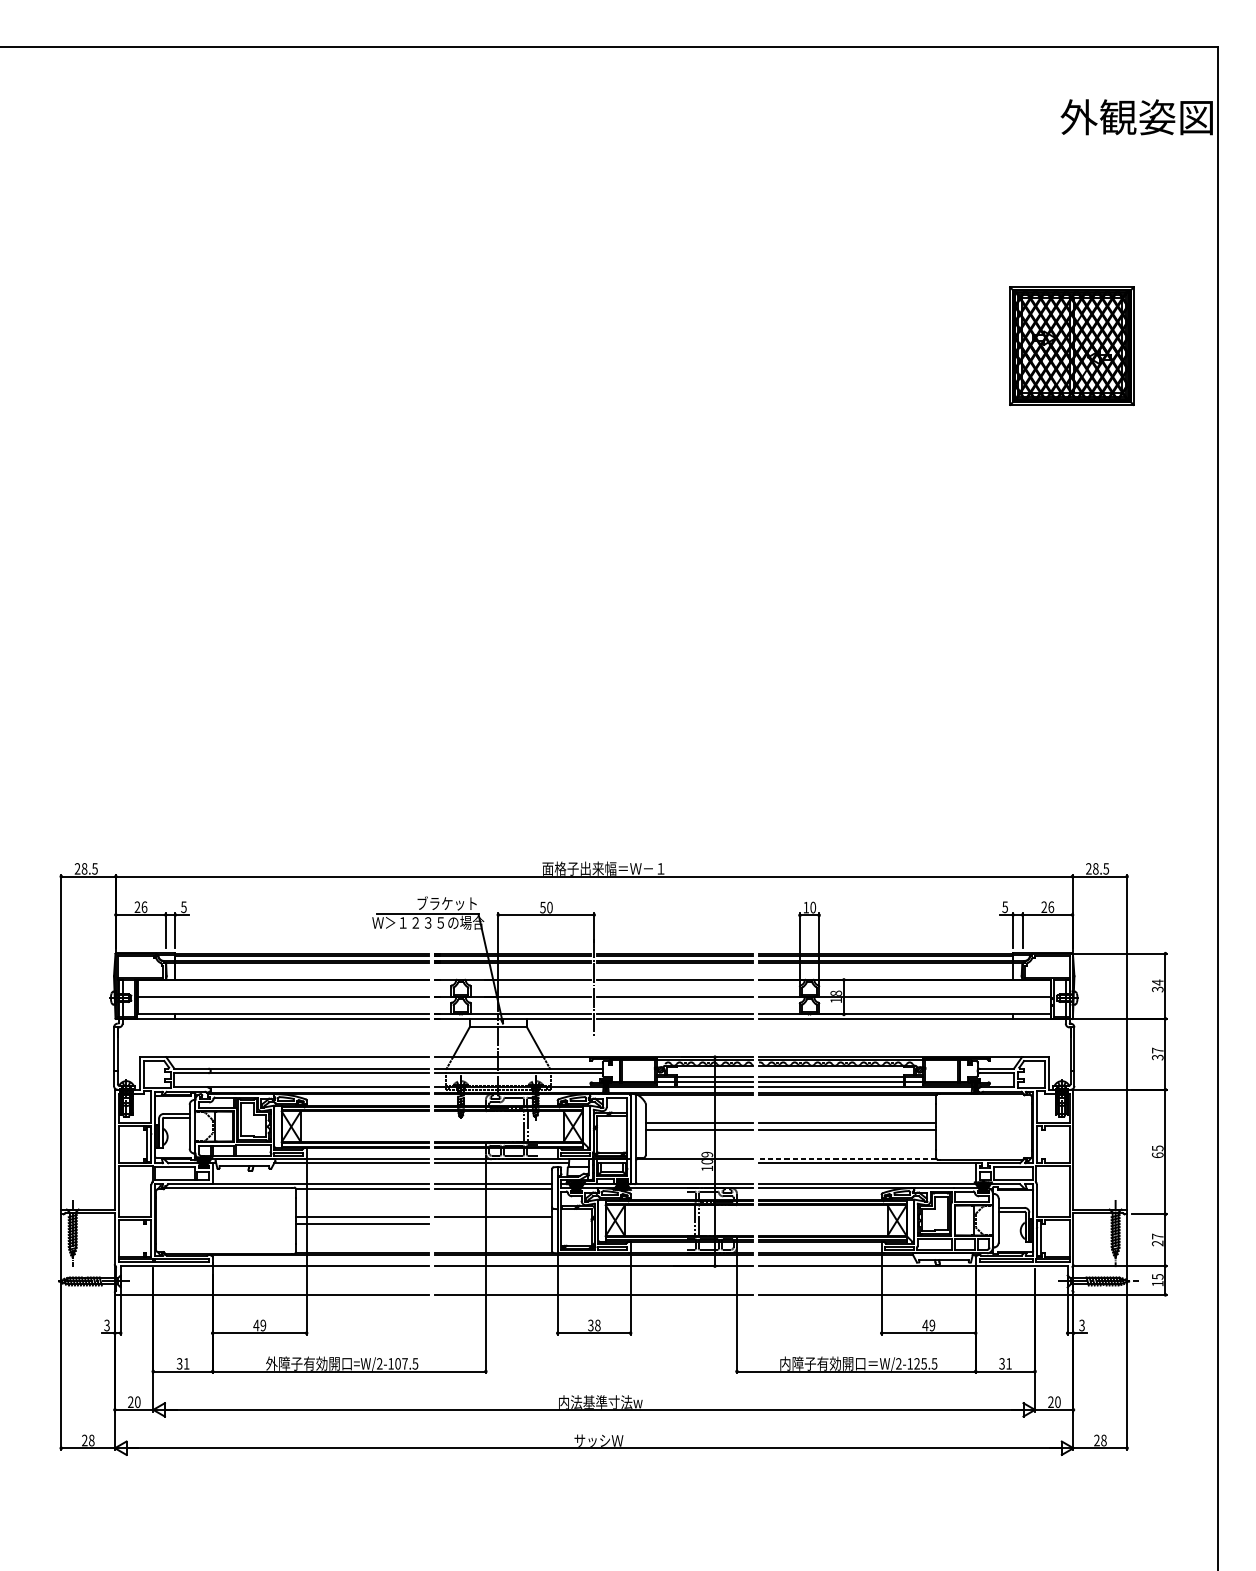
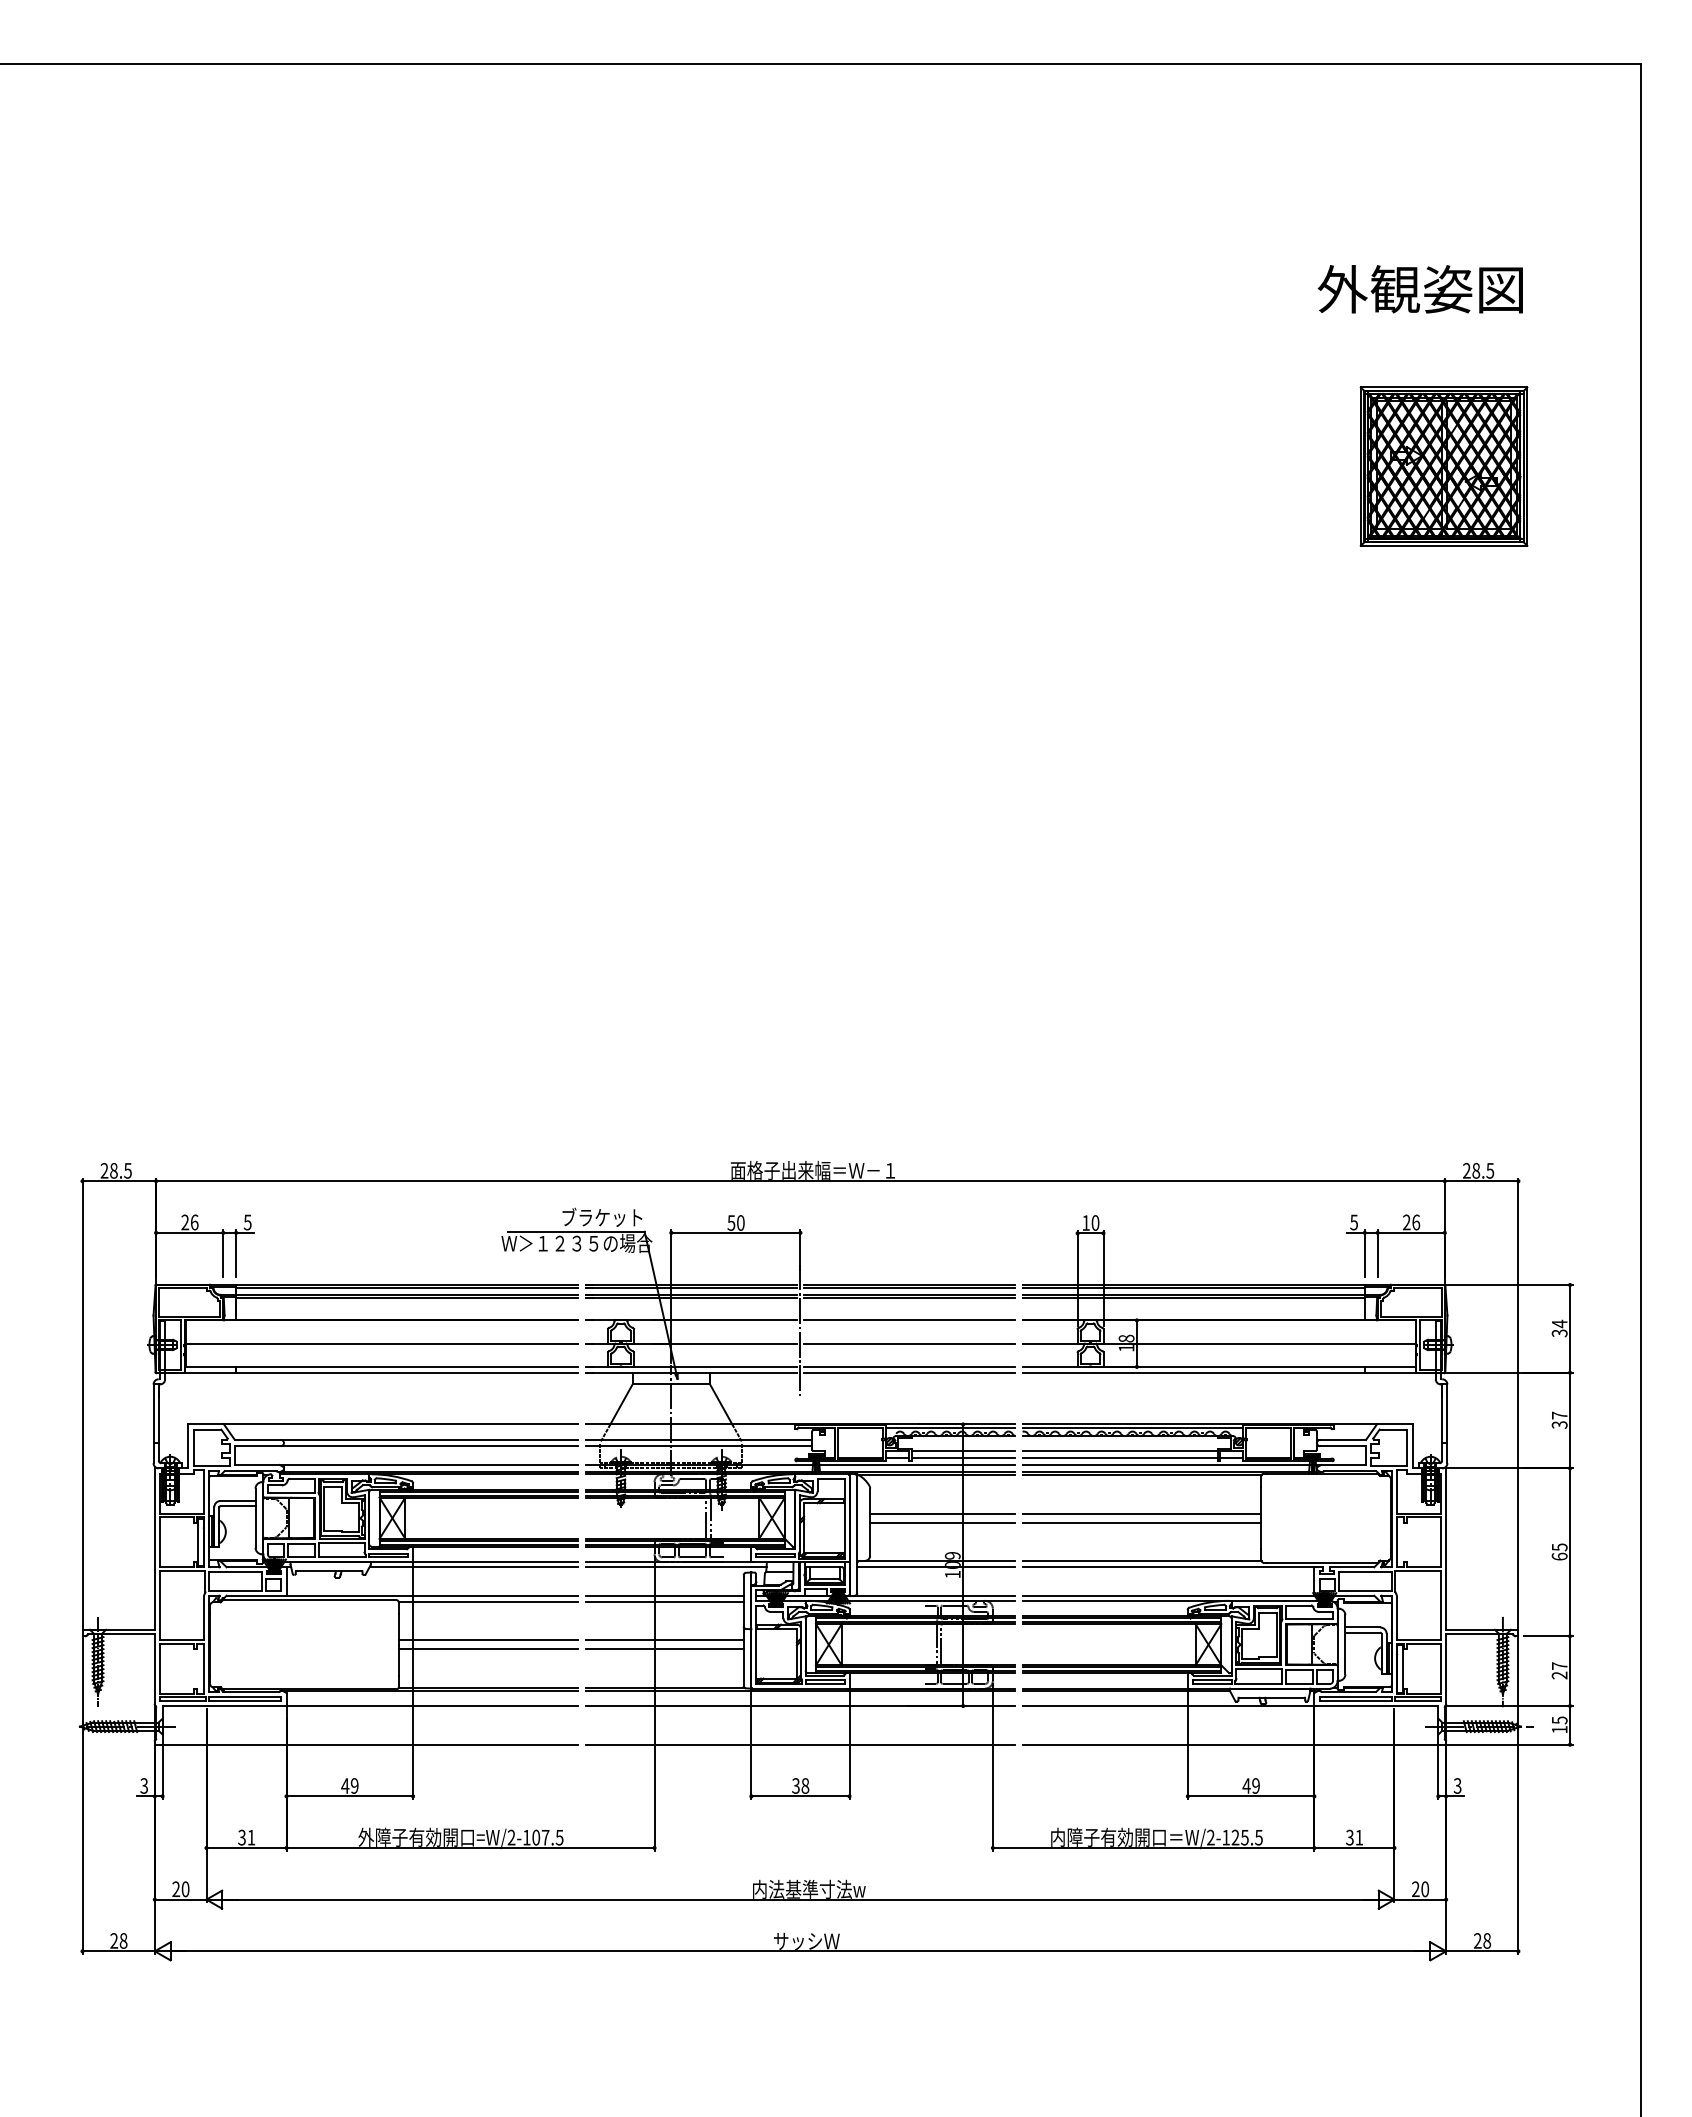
text: (1136, 117) -> (1419, 289), moved
line: (848, 1158) -> (1142, 1561), dashed -> solid
line: (694, 1163) -> (935, 1567), added
line: (493, 1224) -> (664, 1649), added

